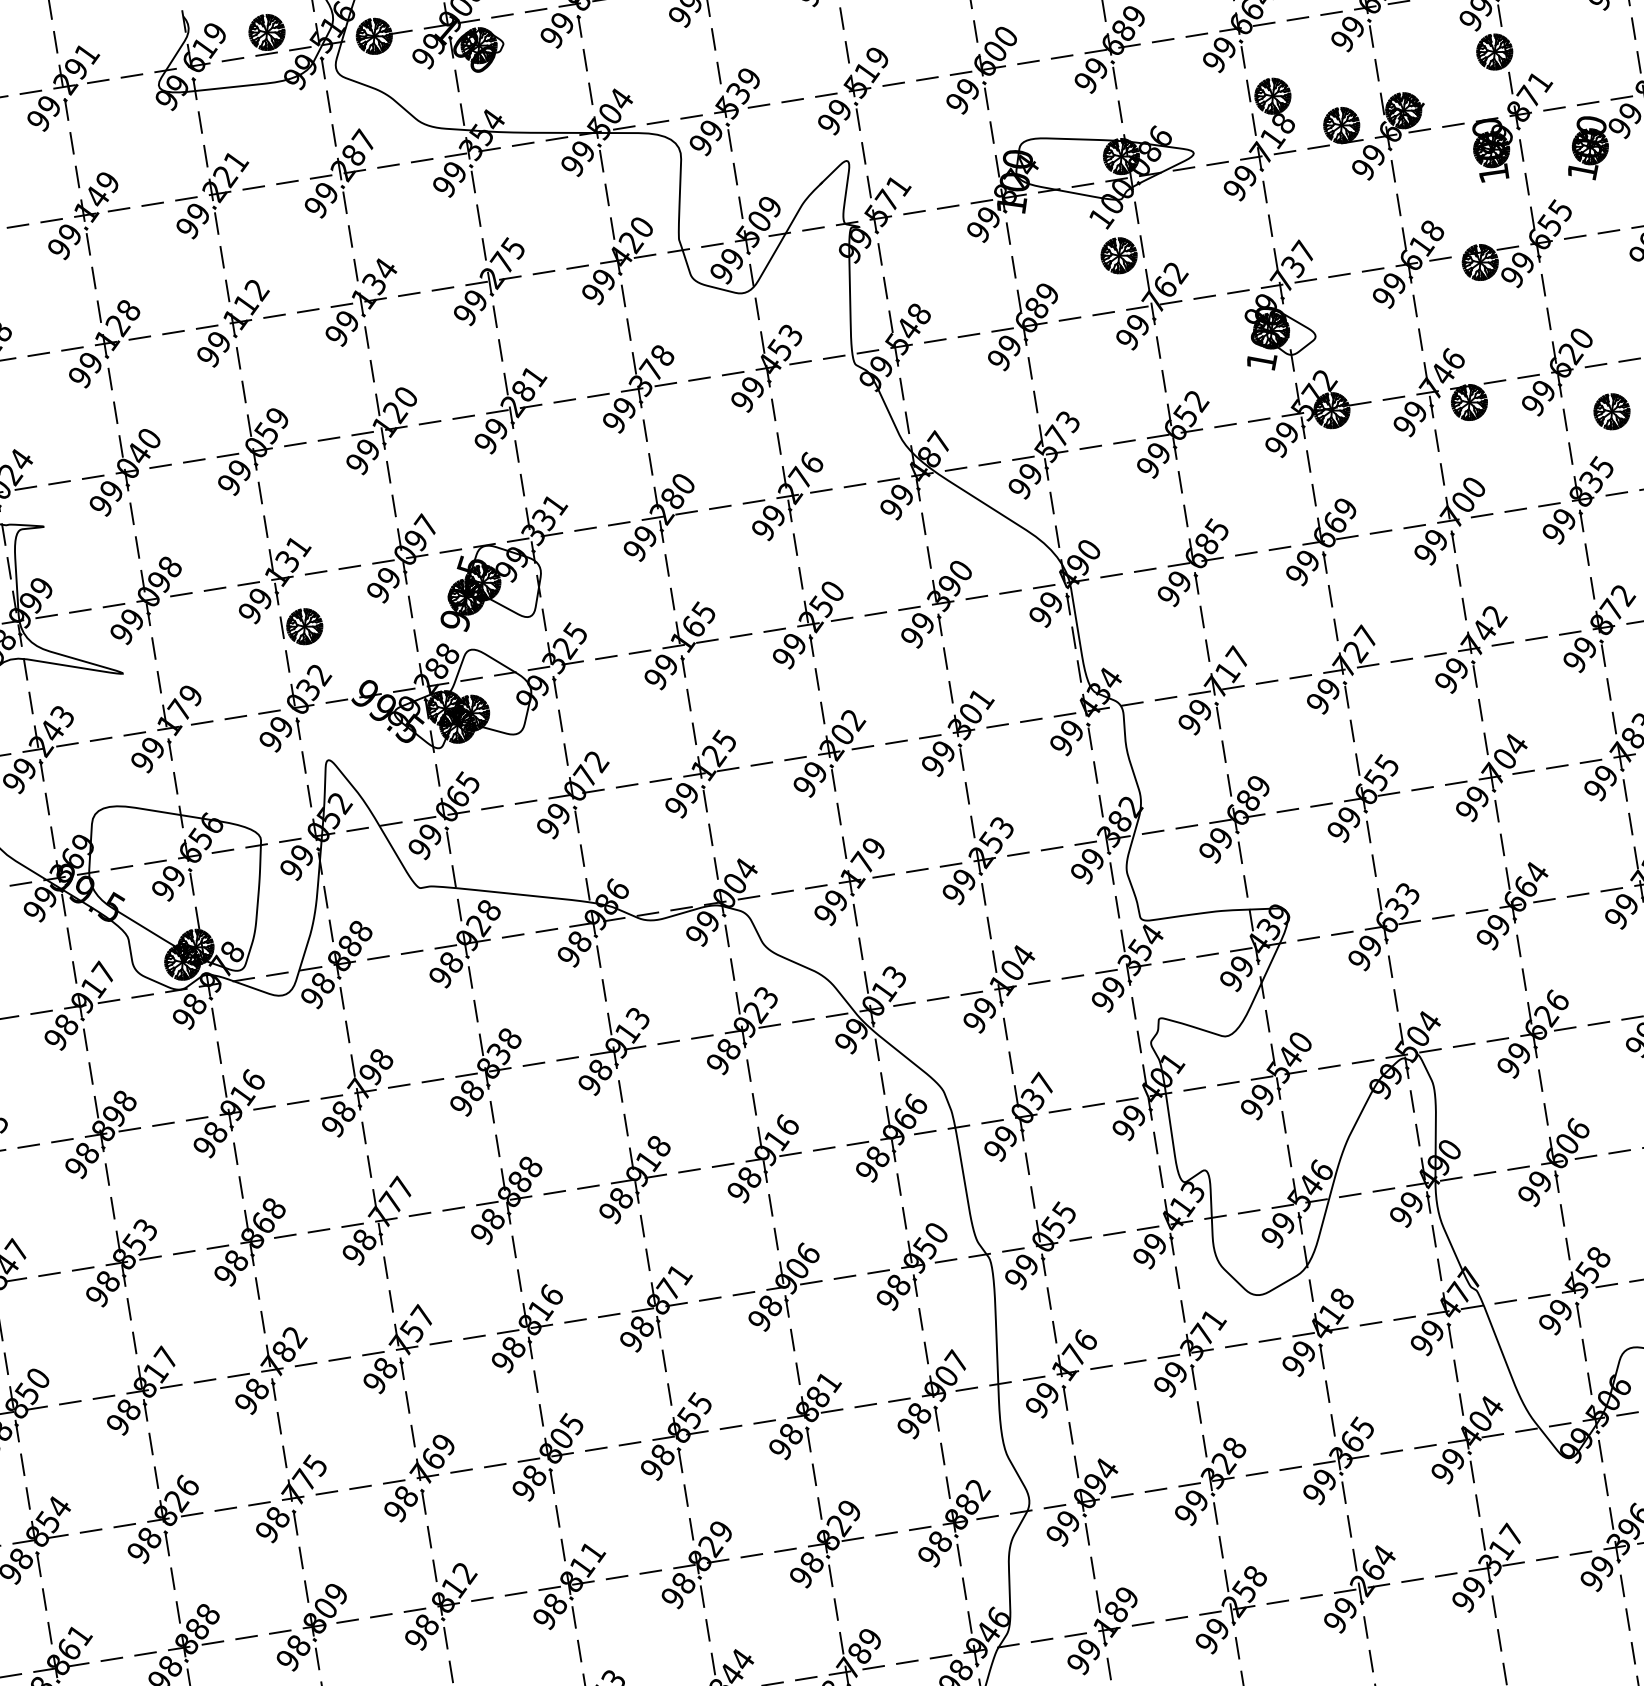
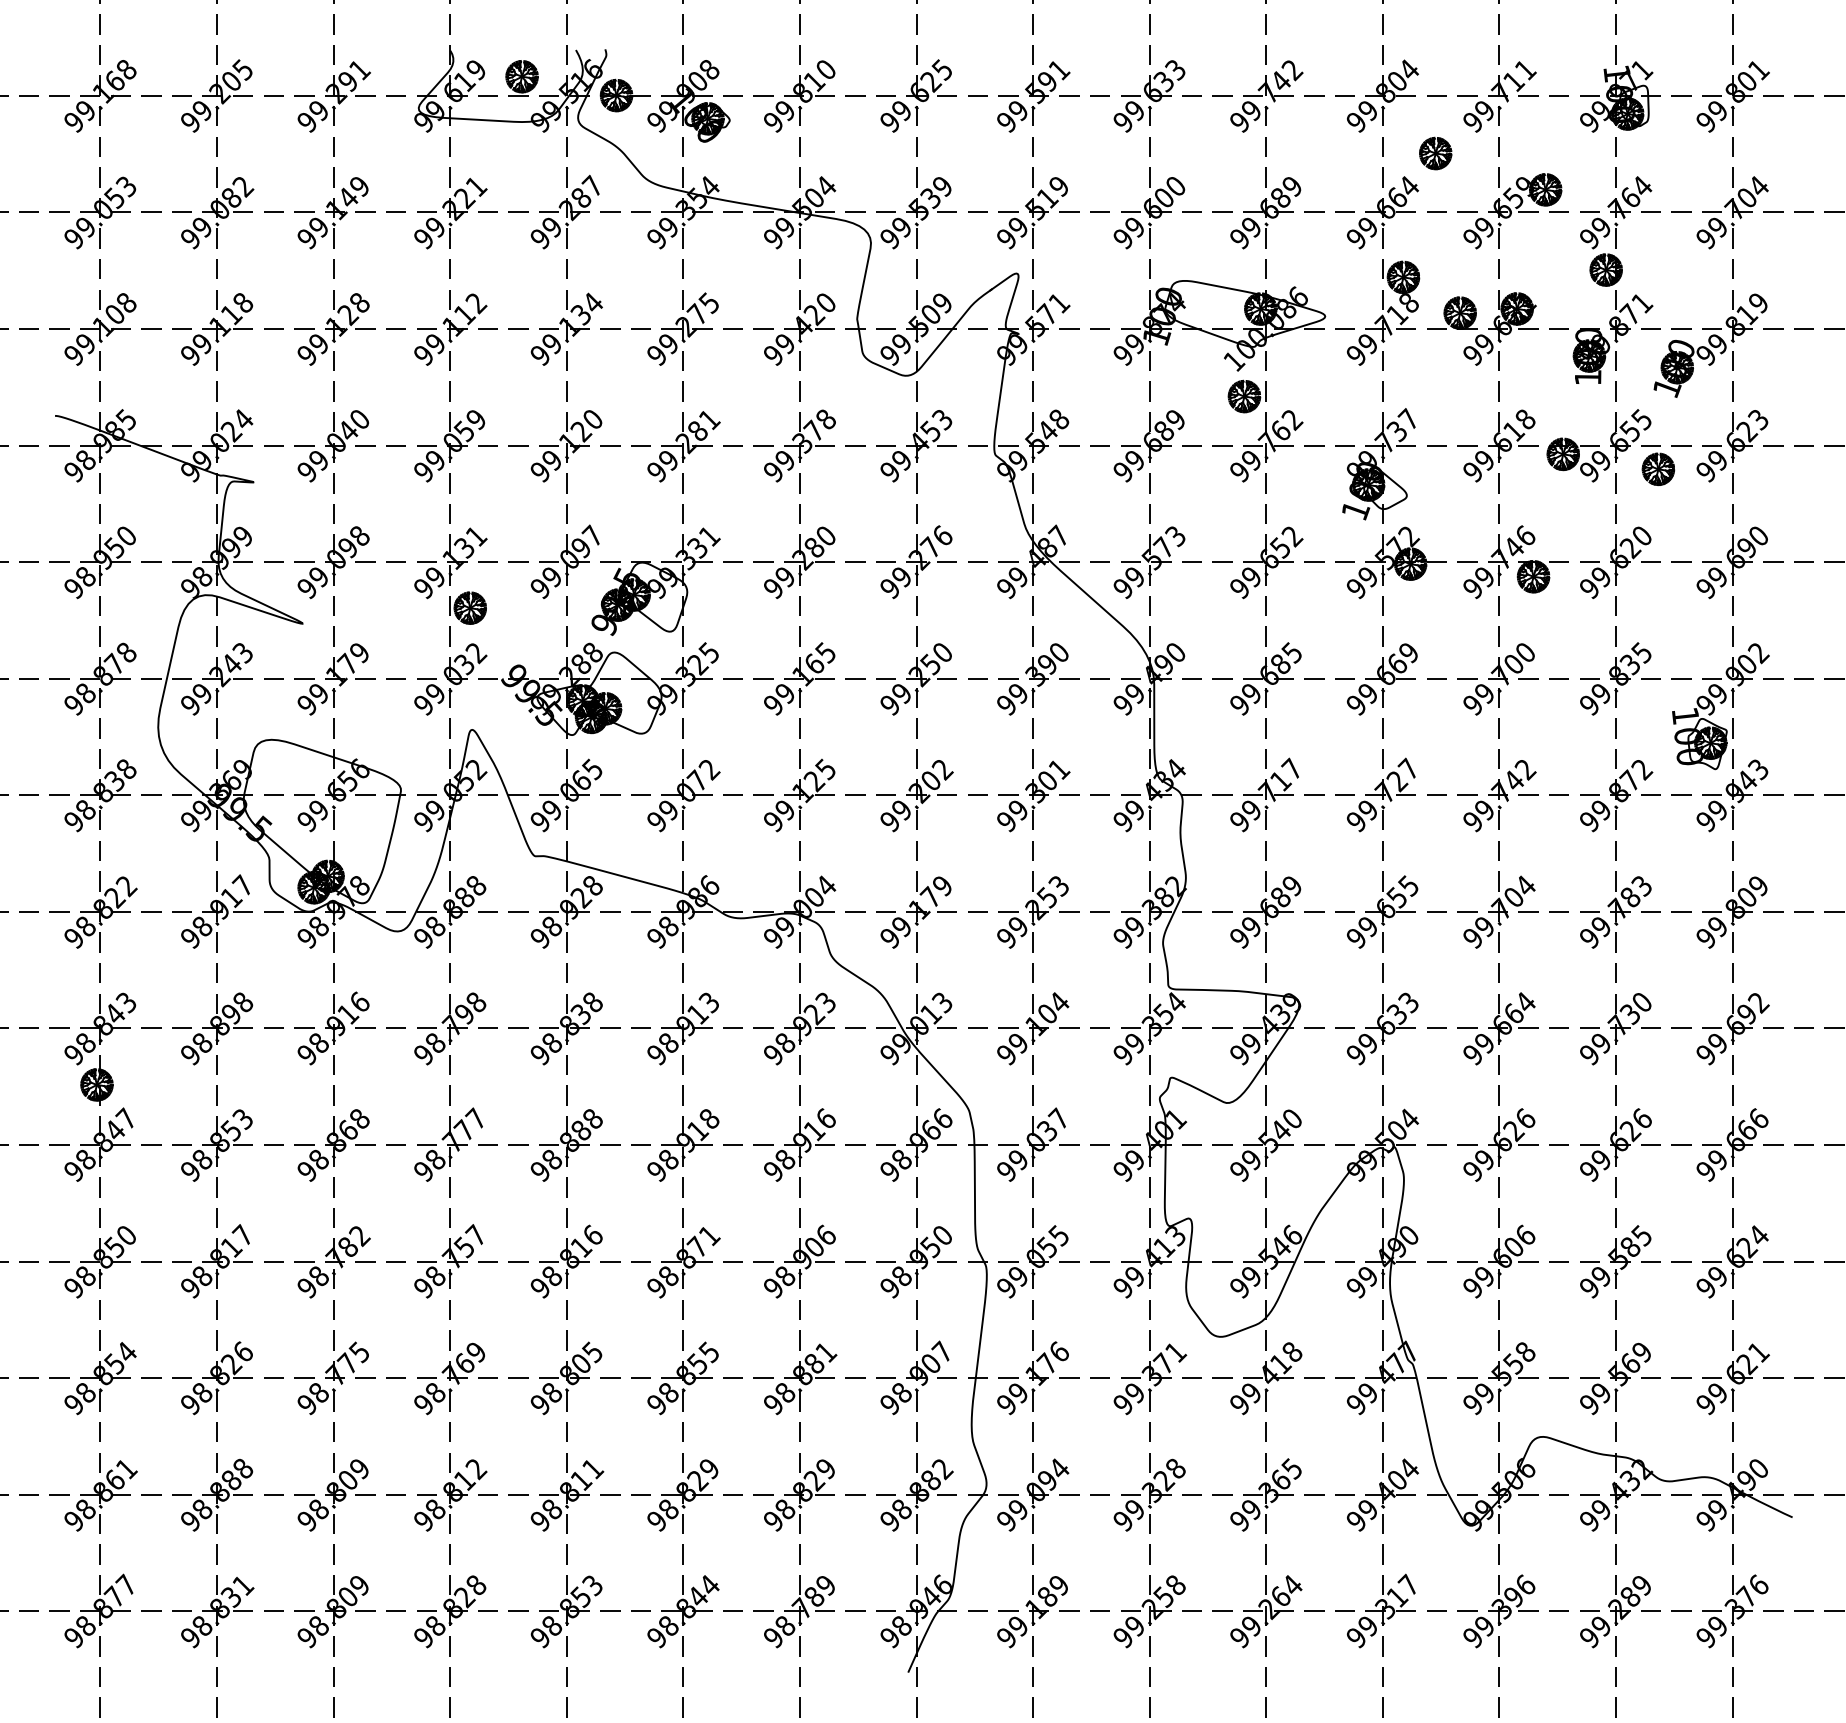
part: (1611, 410) -> (1658, 468), moved

